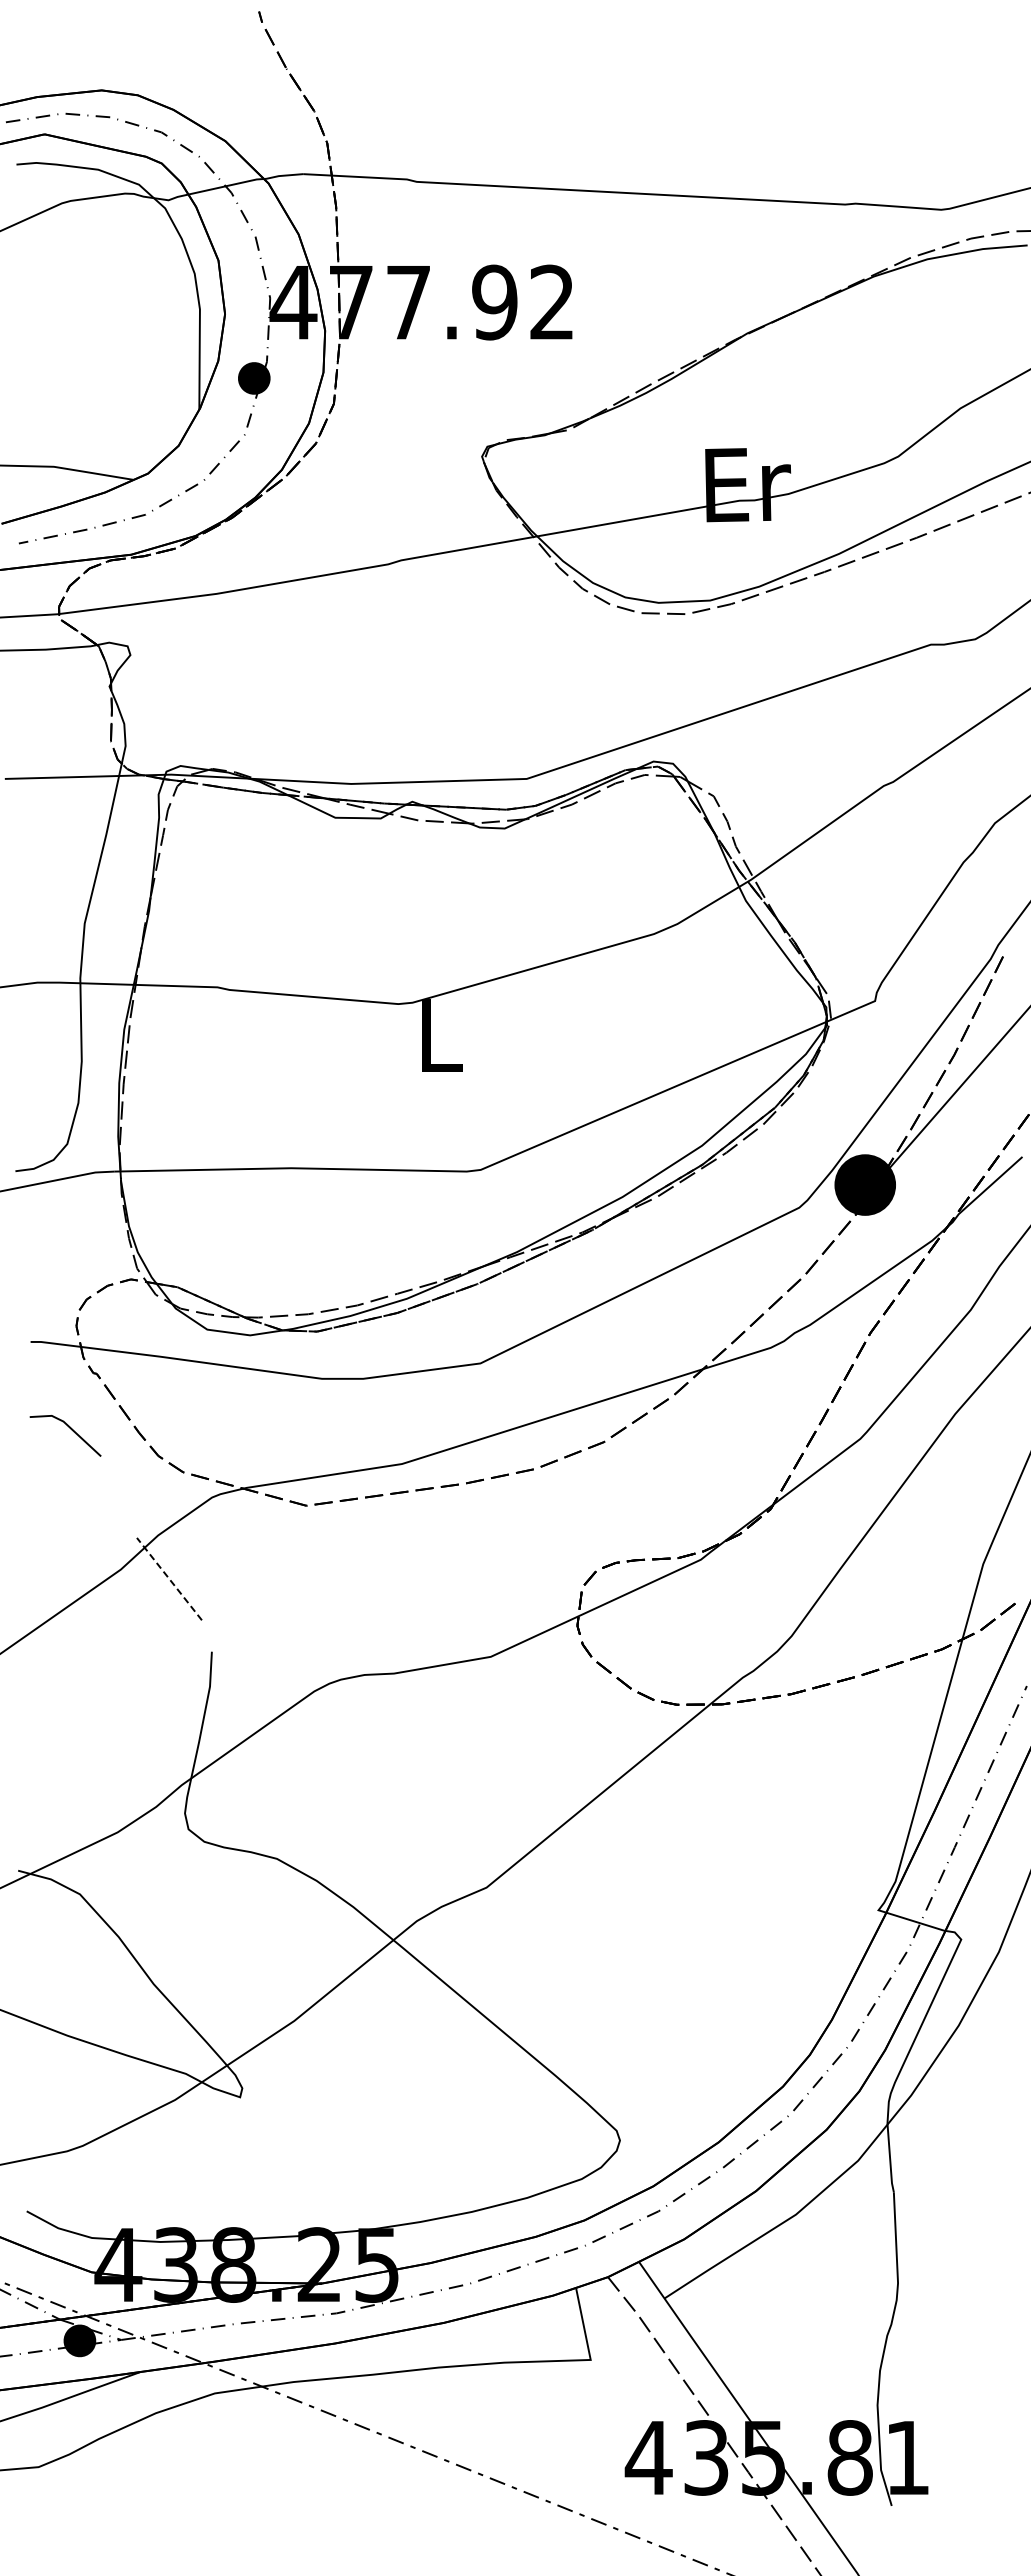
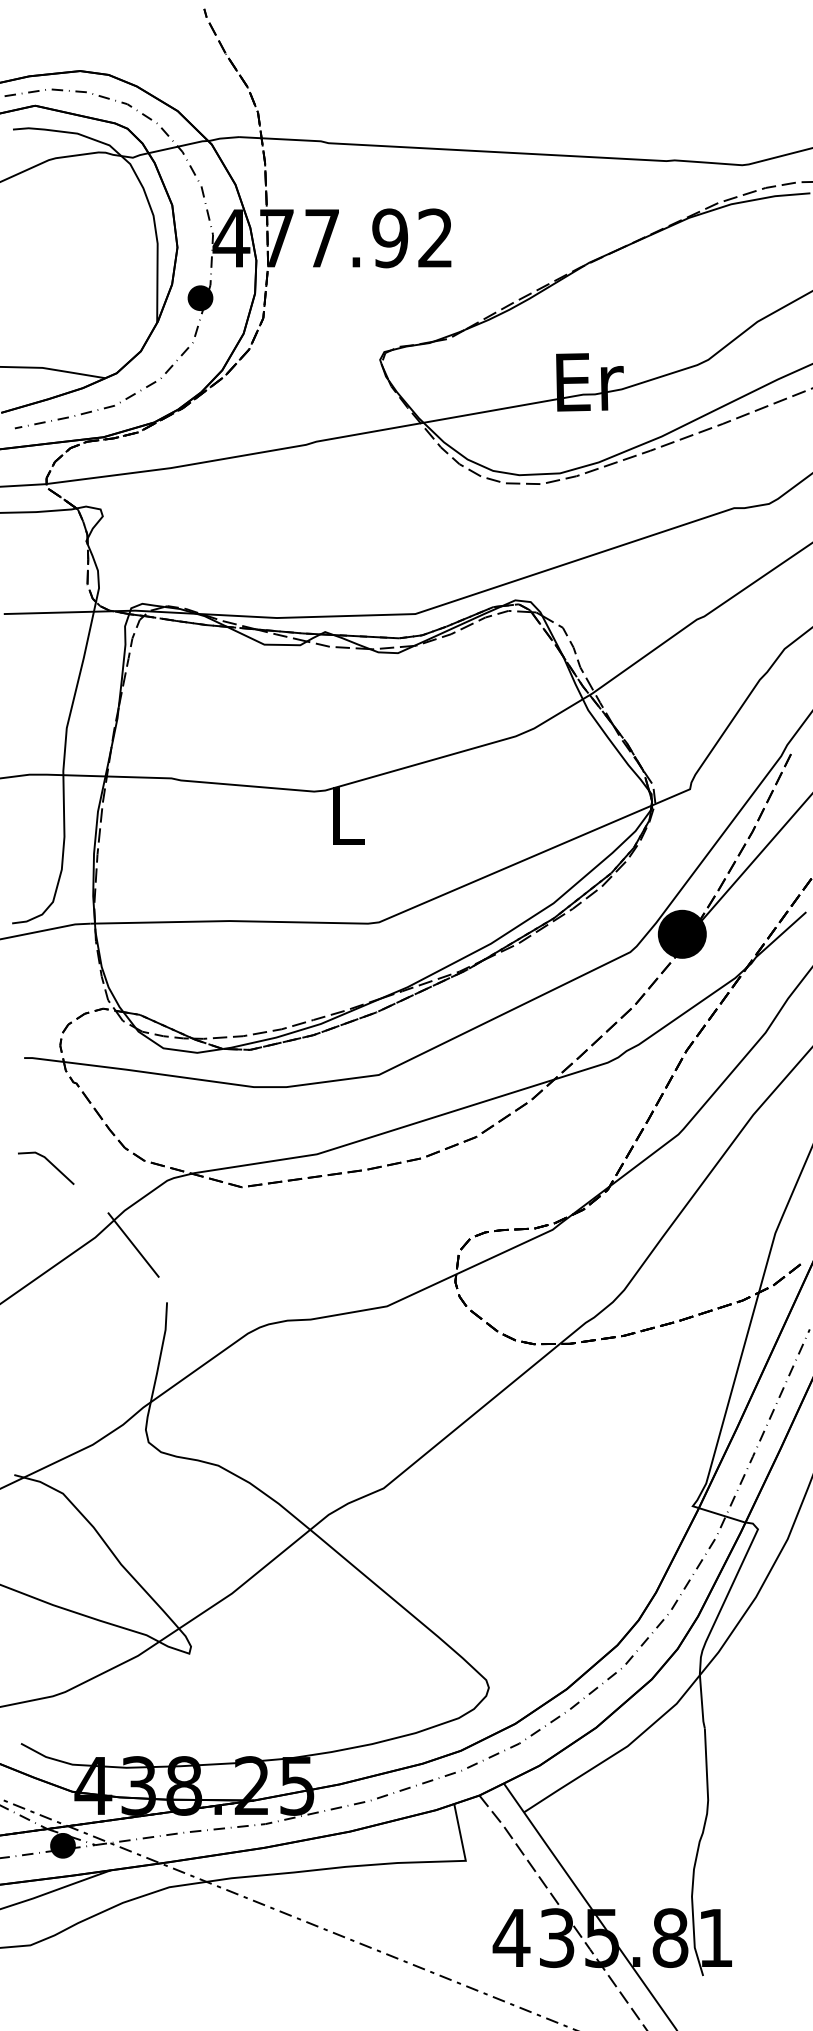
line: (70, 1429) -> (50, 1163), moved
line: (169, 1579) -> (133, 1245), dashed -> solid

